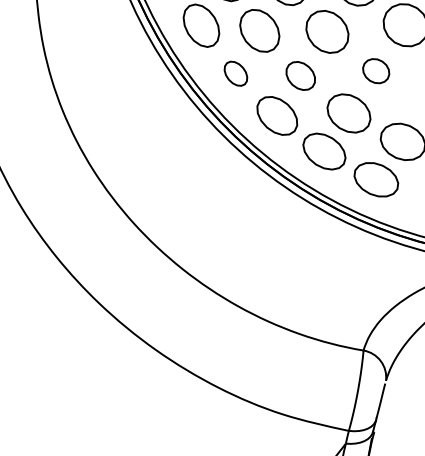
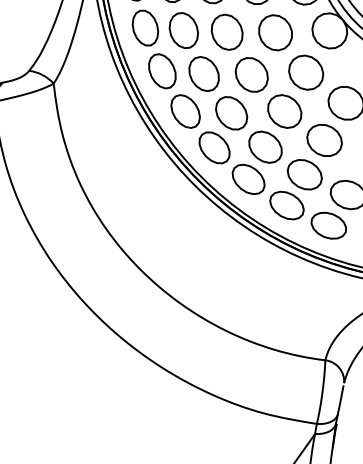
part: (376, 71) -> (324, 140), size x1.67
part: (235, 73) -> (214, 147), size x1.67
part: (300, 75) -> (265, 146), size x1.43

